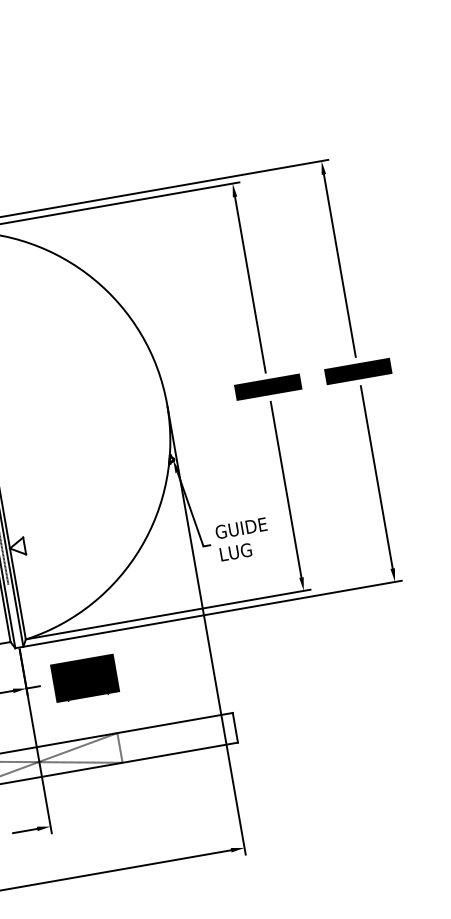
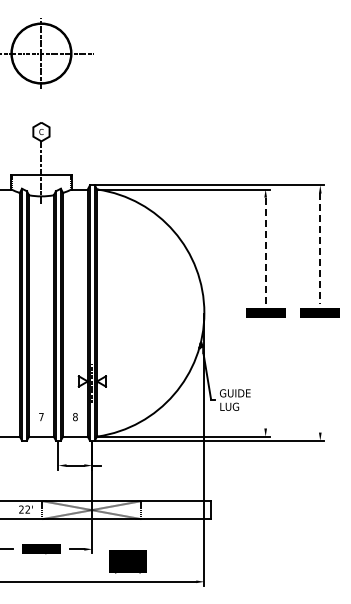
line: (340, 266) -> (320, 249), solid -> dashed
line: (250, 285) -> (265, 251), solid -> dashed
line: (376, 476) -> (320, 376), removed
line: (285, 488) -> (265, 374), removed
text: (84, 678) -> (127, 561), moved

